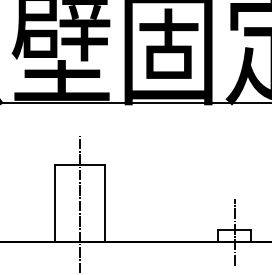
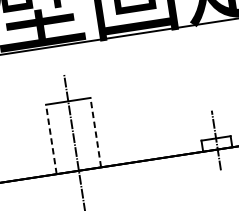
line: (54, 203) -> (50, 139), solid -> dashed
line: (104, 203) -> (95, 132), solid -> dashed

